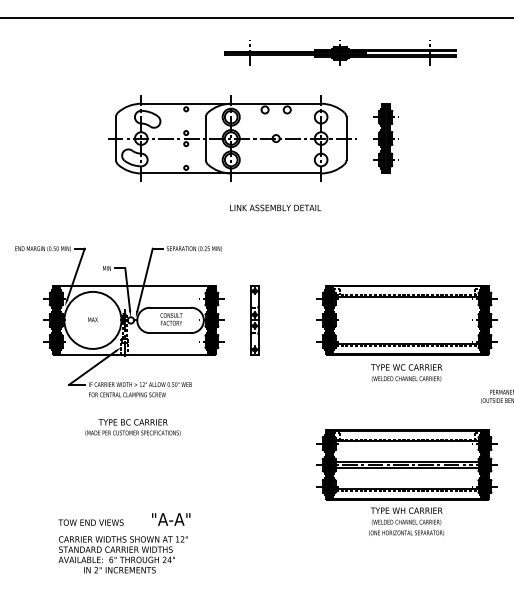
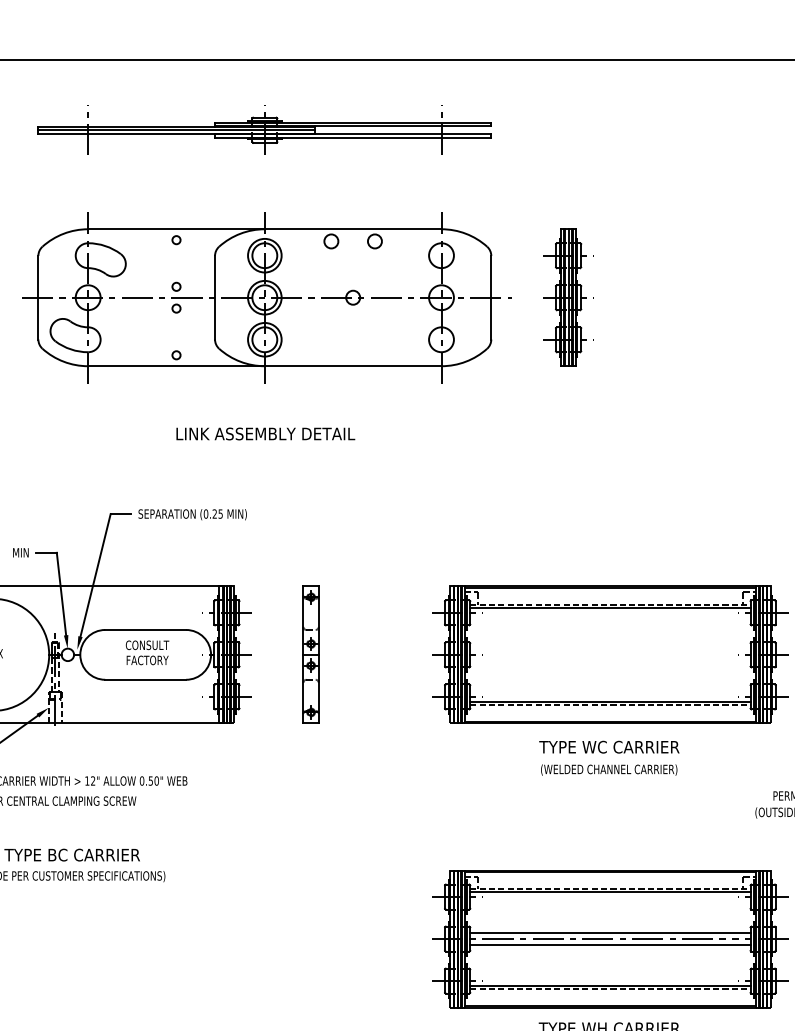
part: (340, 52) -> (265, 128), moved
text: (275, 207) -> (265, 433), moved

